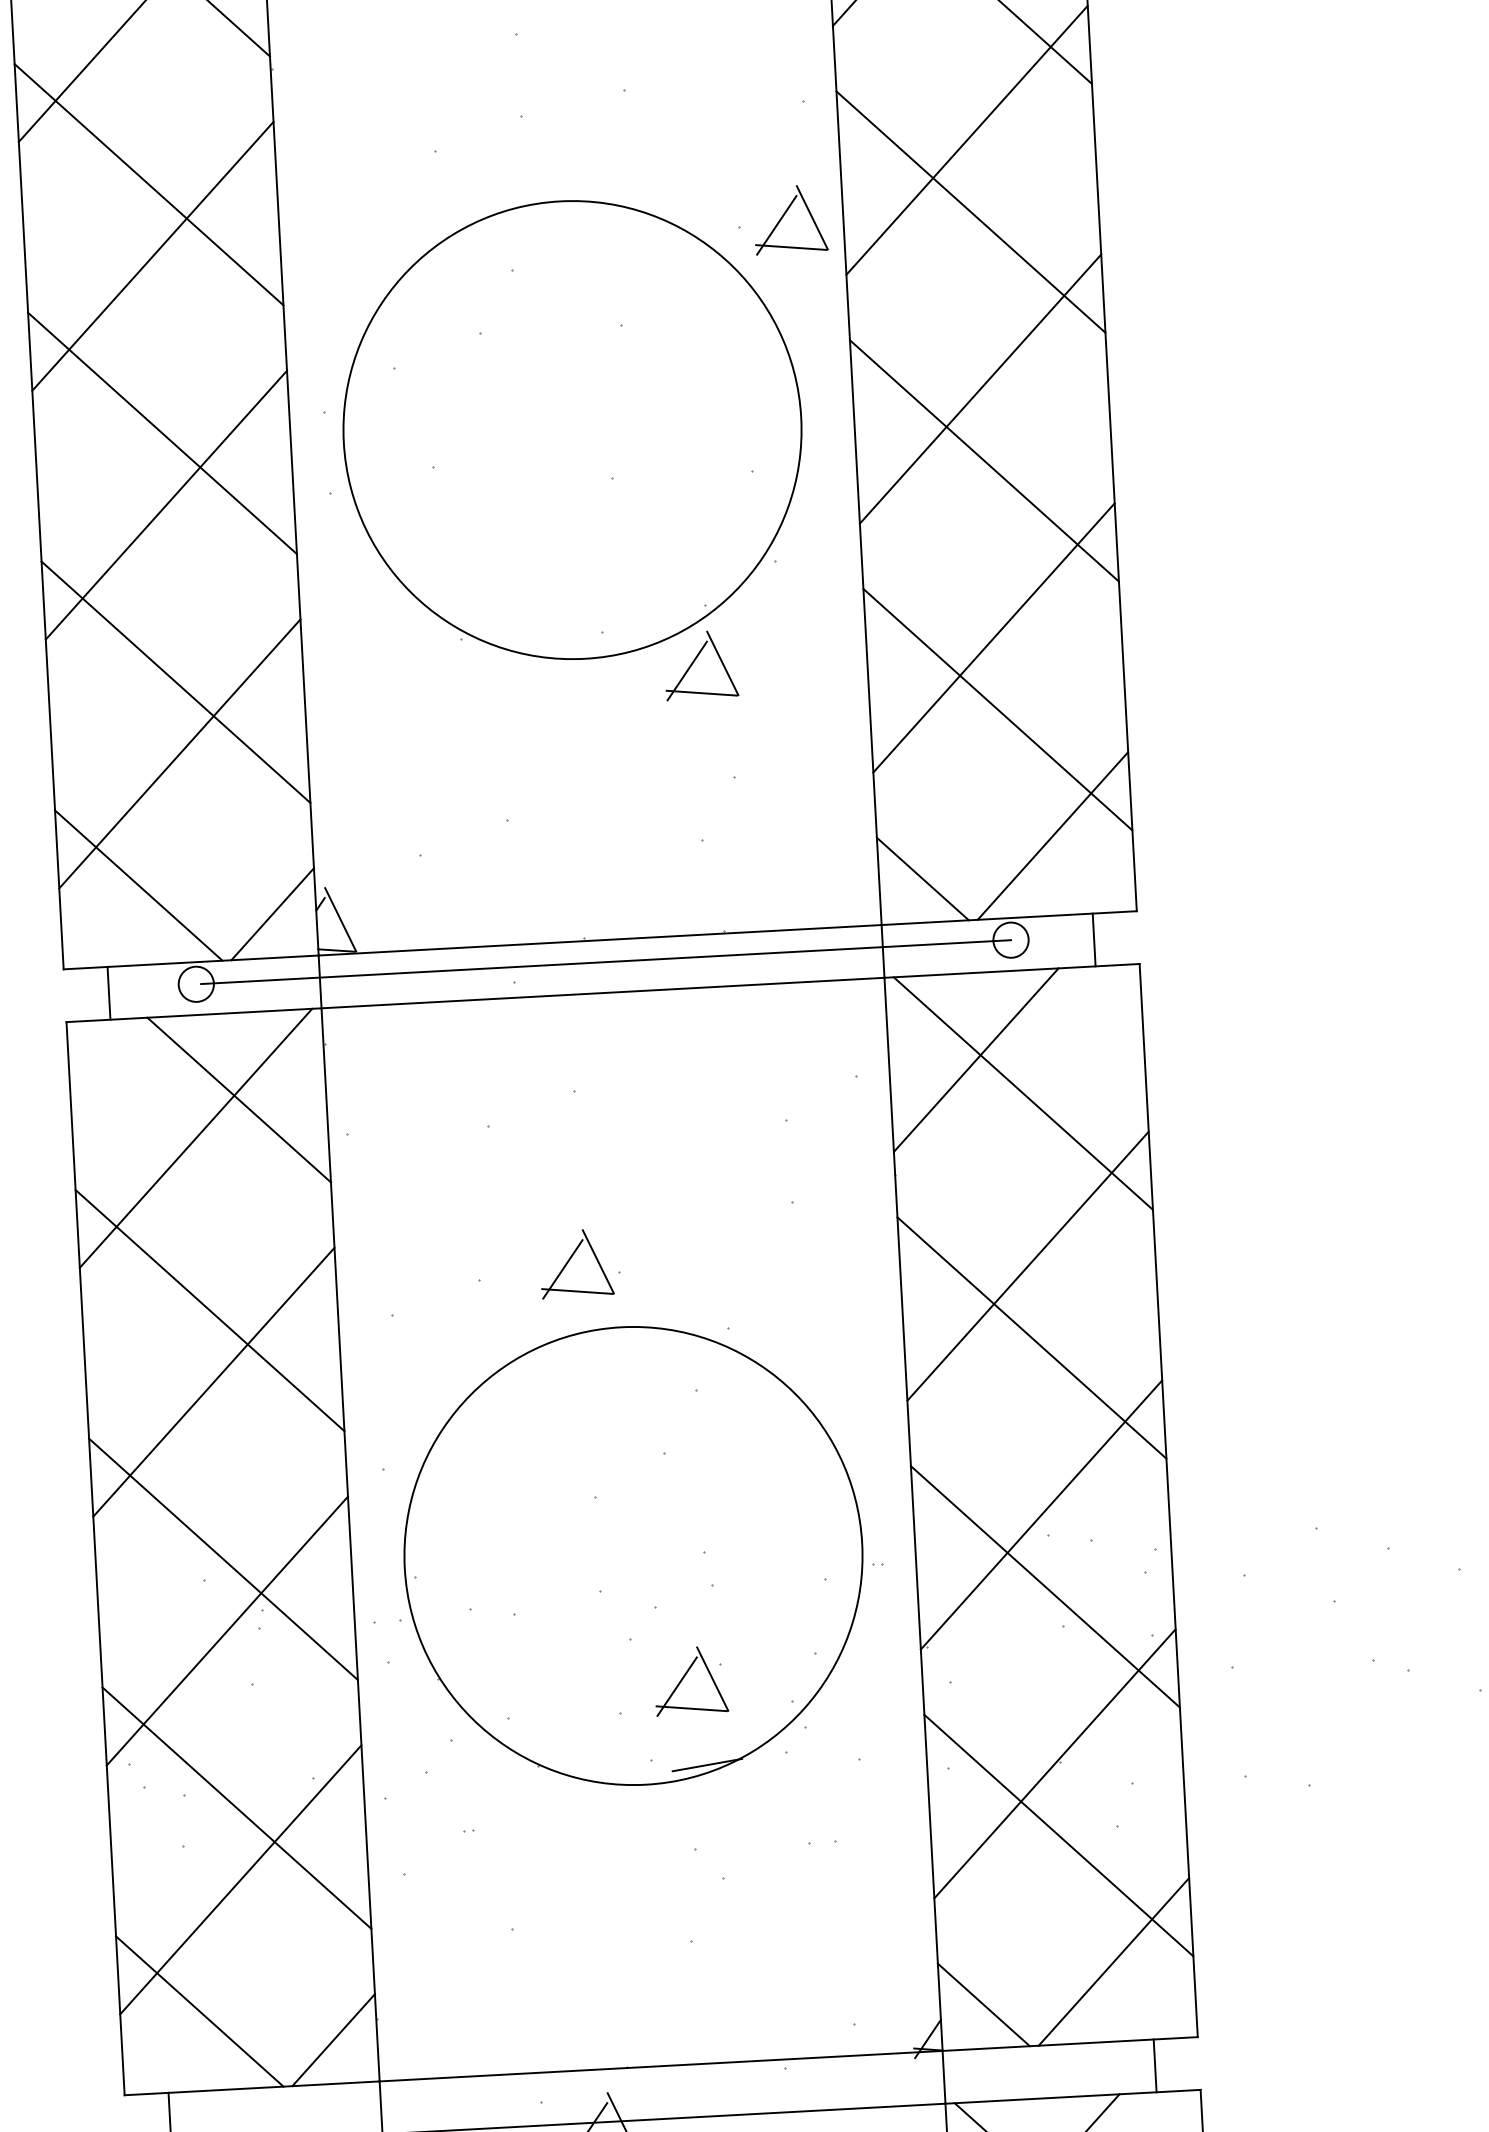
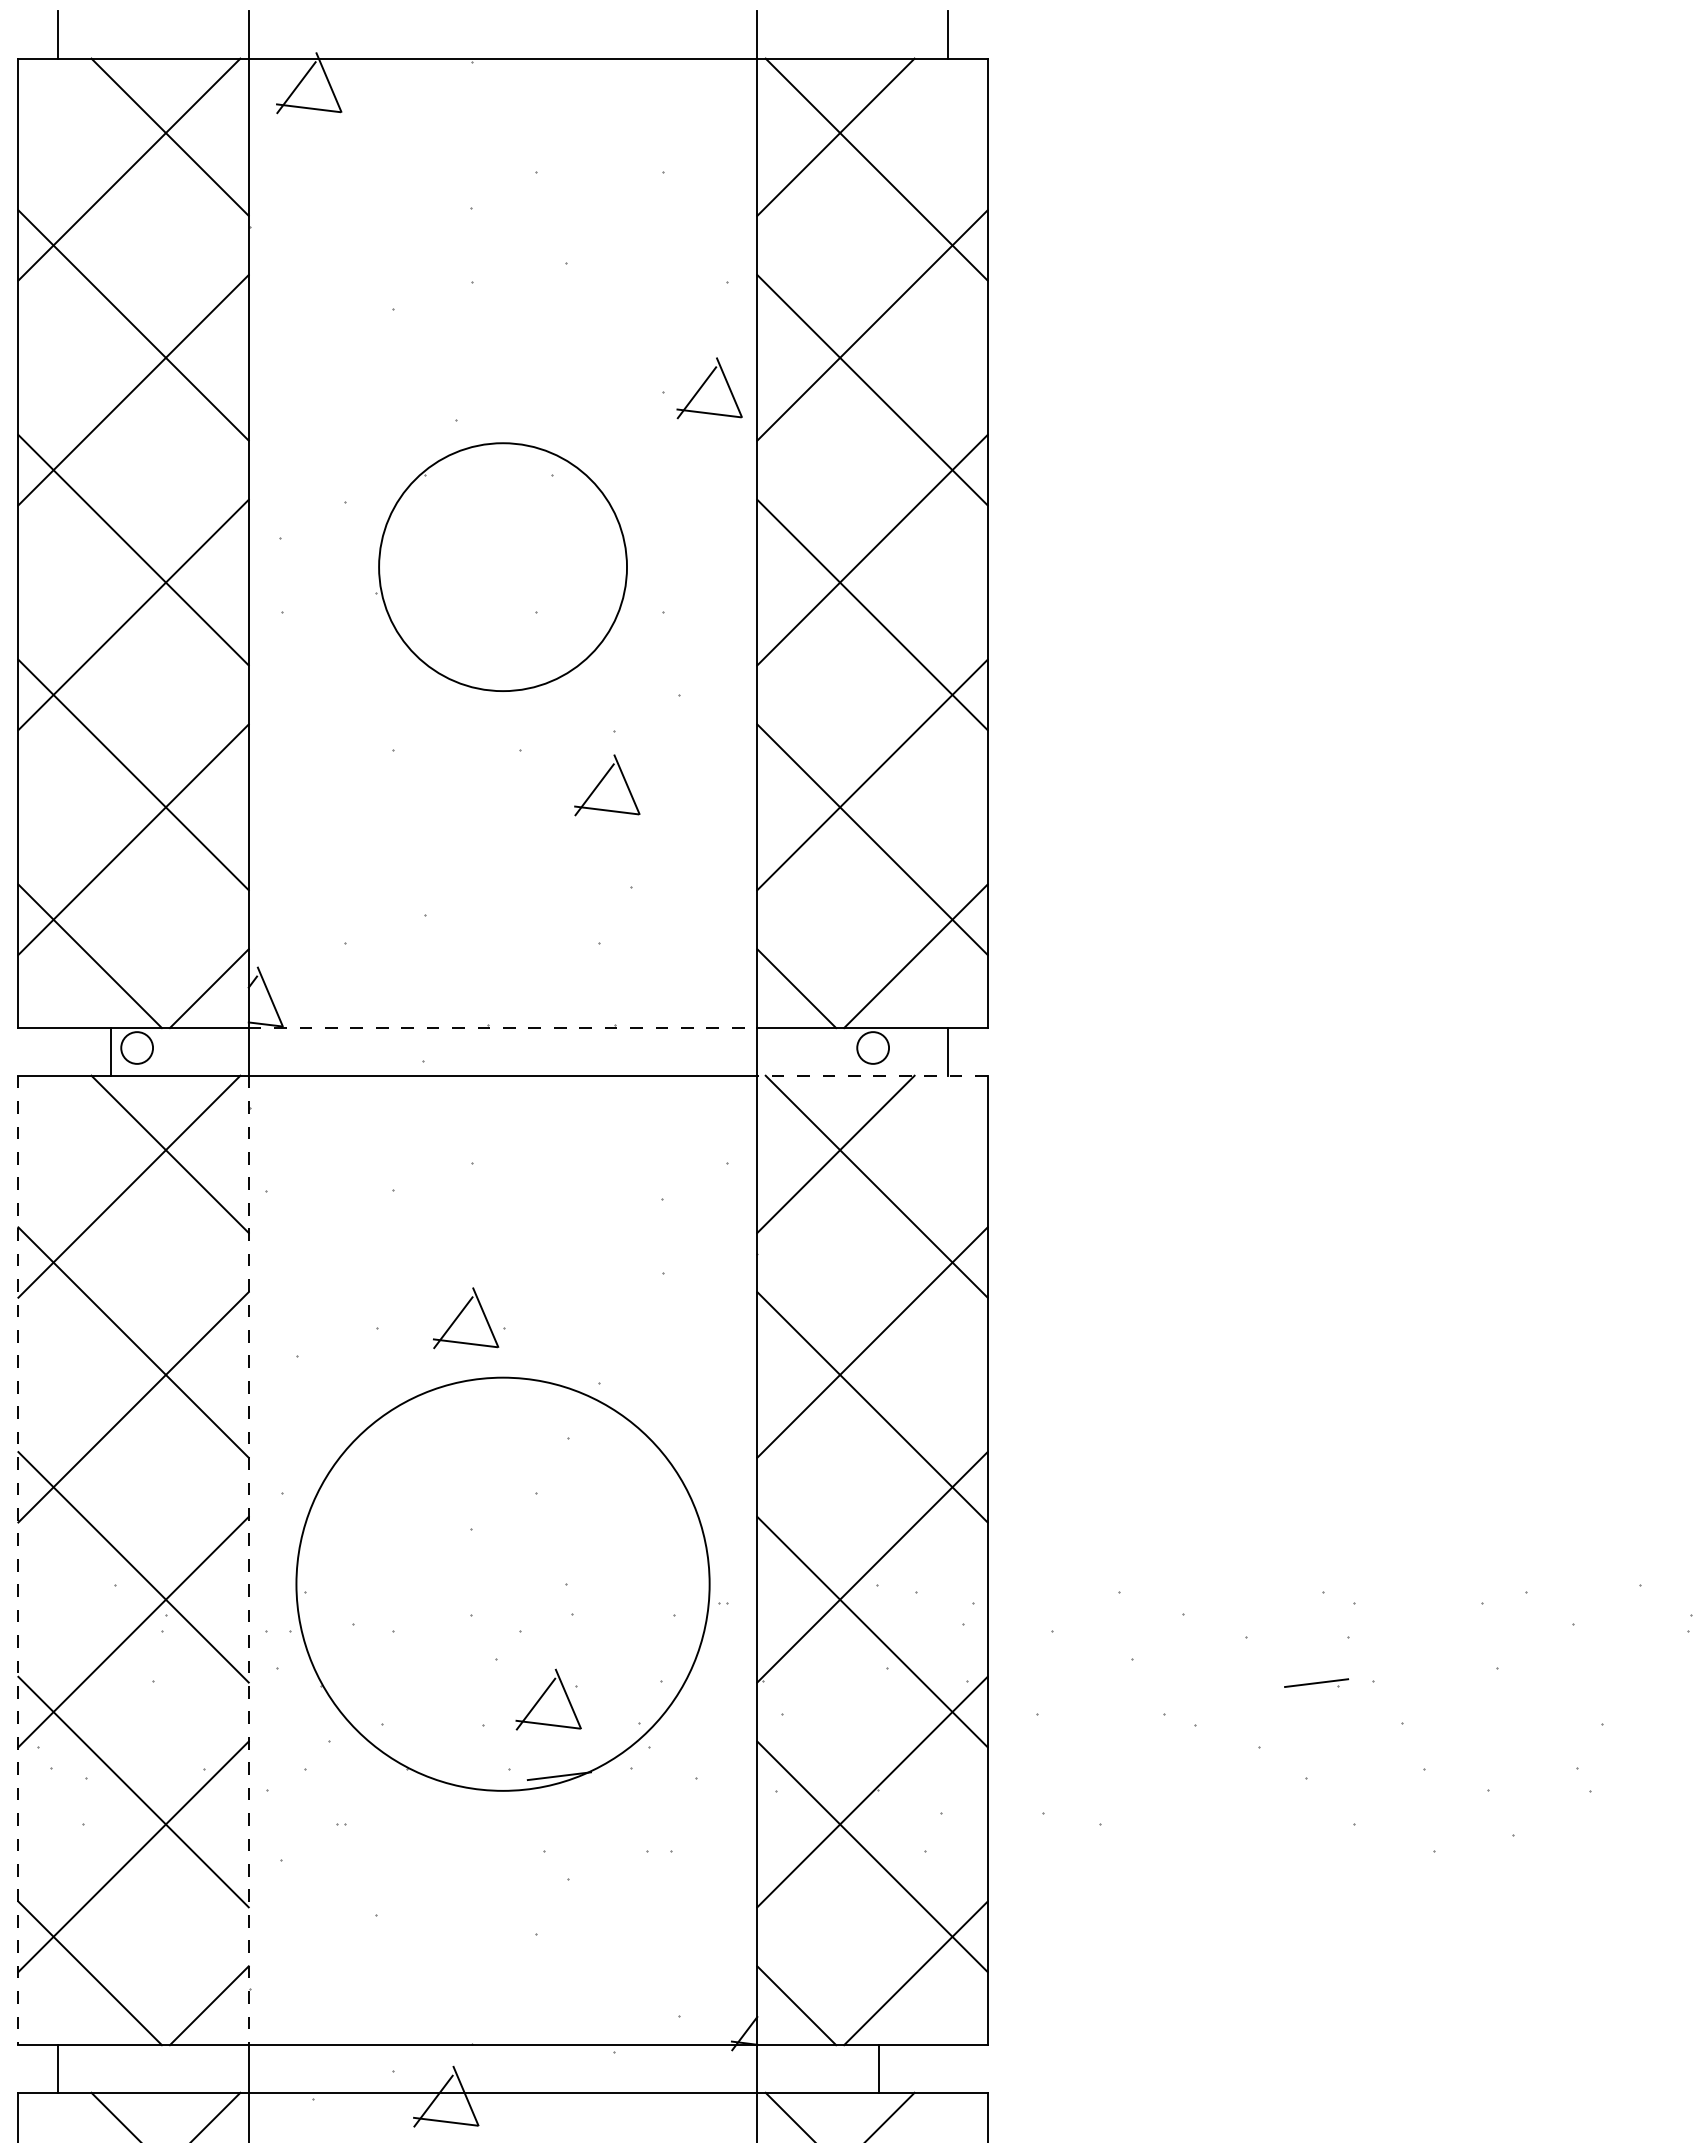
circle: (571, 429) -> (502, 566), size x0.6
line: (600, 940) -> (503, 1028), solid -> dashed
line: (606, 962) -> (507, 1048), removed
line: (1011, 970) -> (872, 1075), solid -> dashed
line: (109, 992) -> (111, 1051), moved
line: (350, 1544) -> (248, 1560), solid -> dashed
line: (95, 1558) -> (18, 1560), solid -> dashed
line: (1155, 2065) -> (879, 2068), moved

